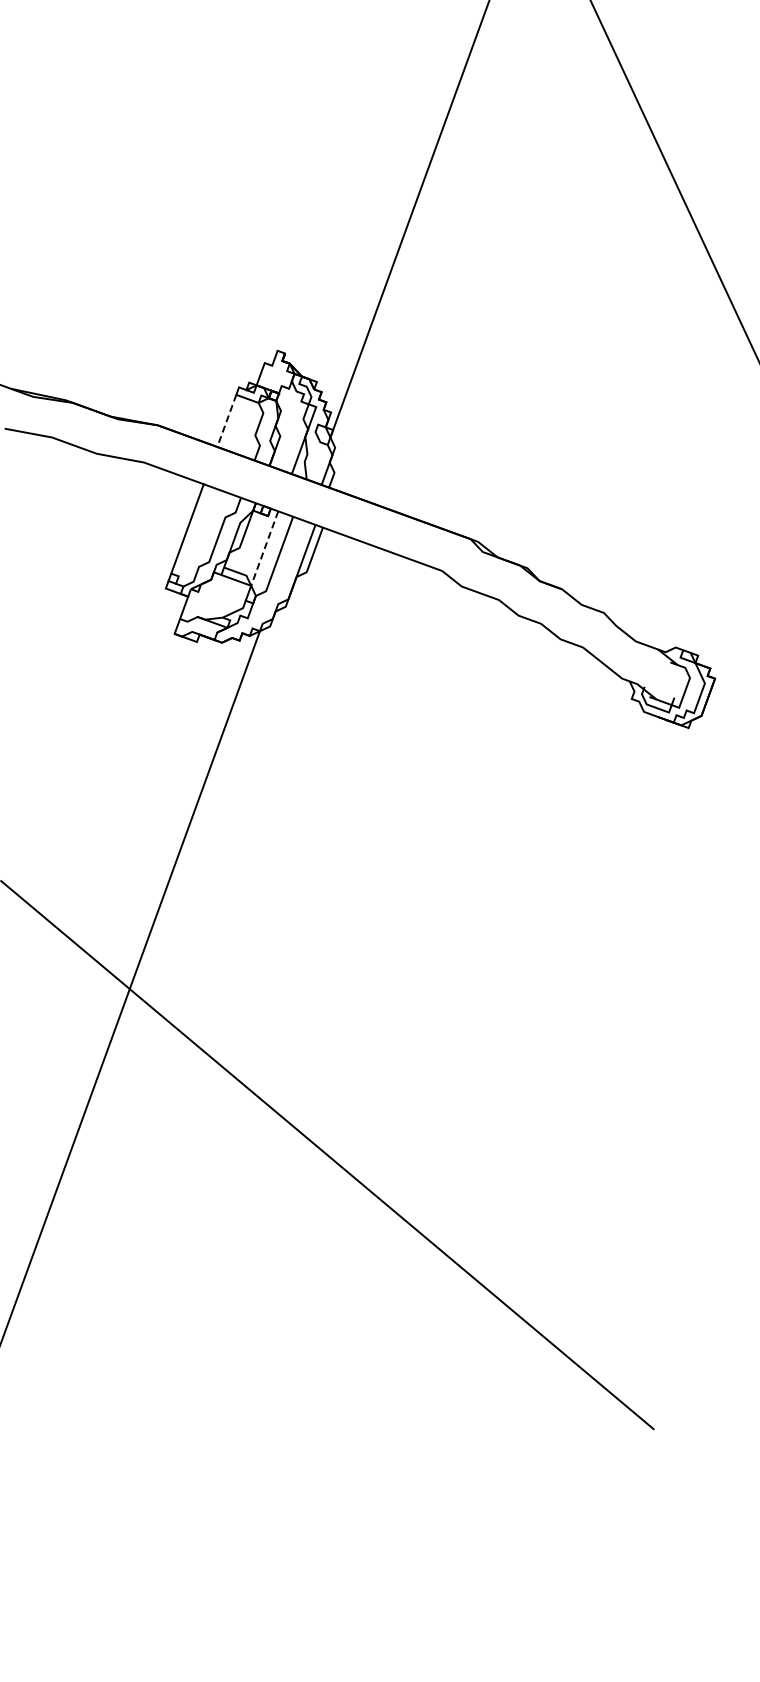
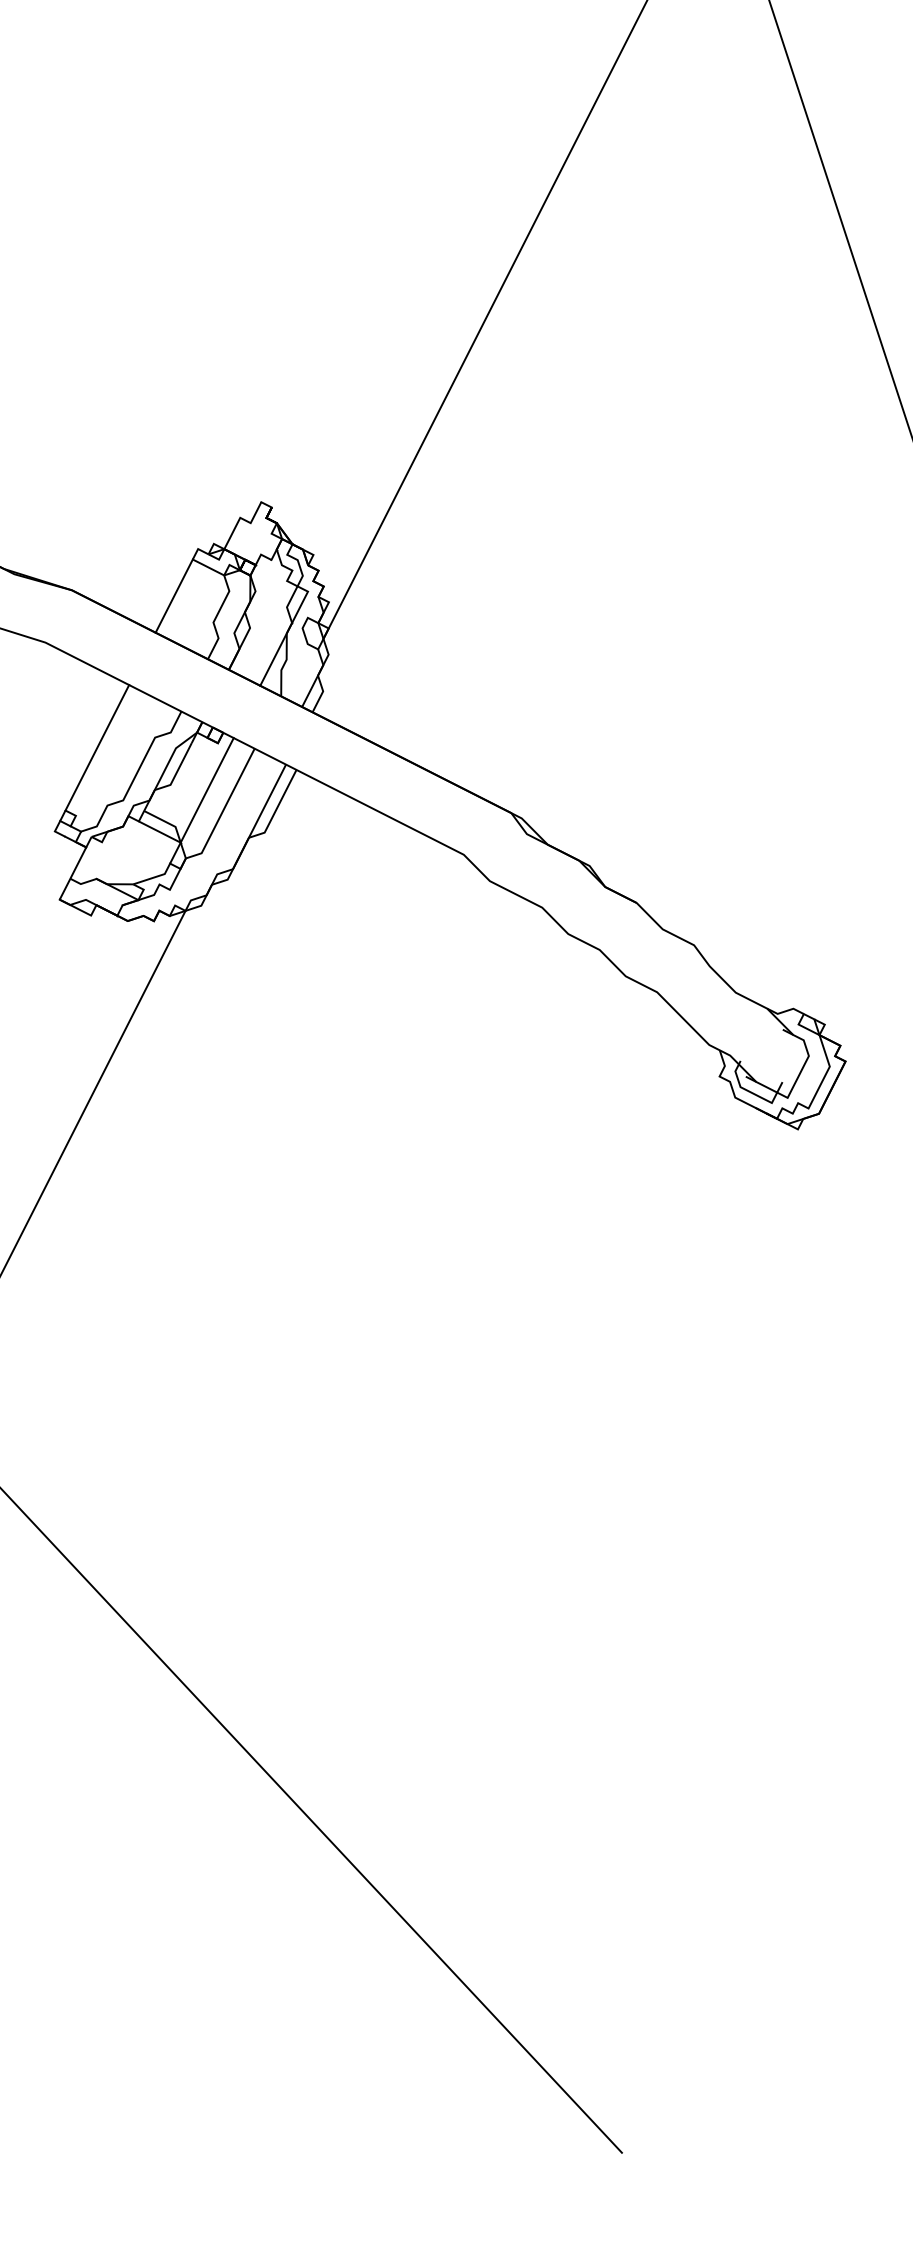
line: (226, 420) -> (173, 595), dashed -> solid
line: (264, 548) -> (206, 790), dashed -> solid

